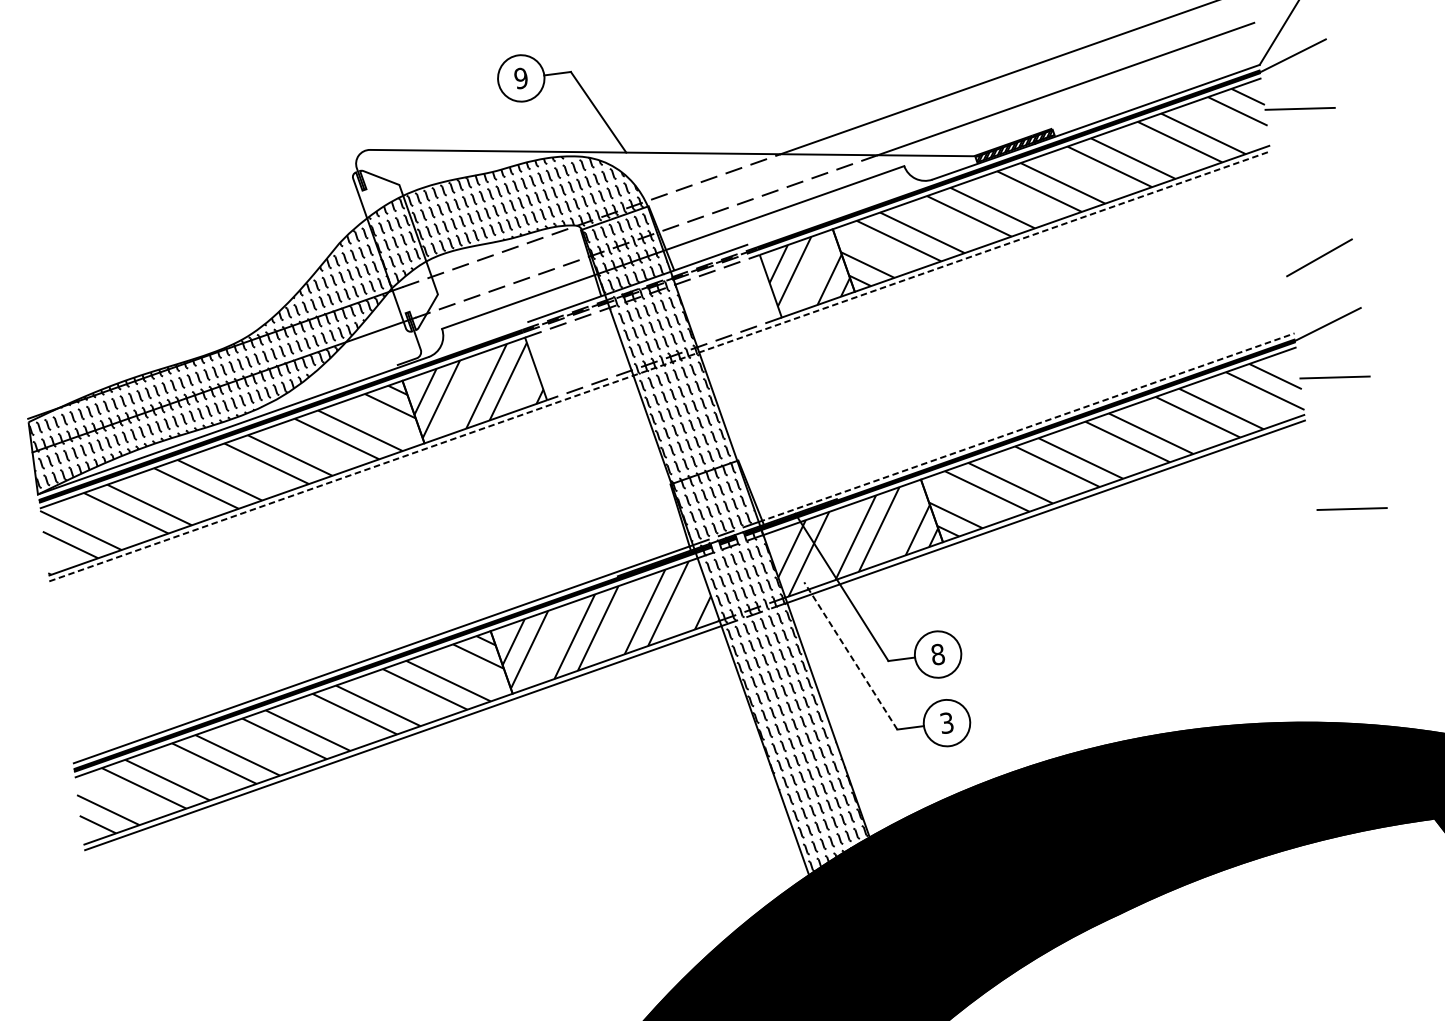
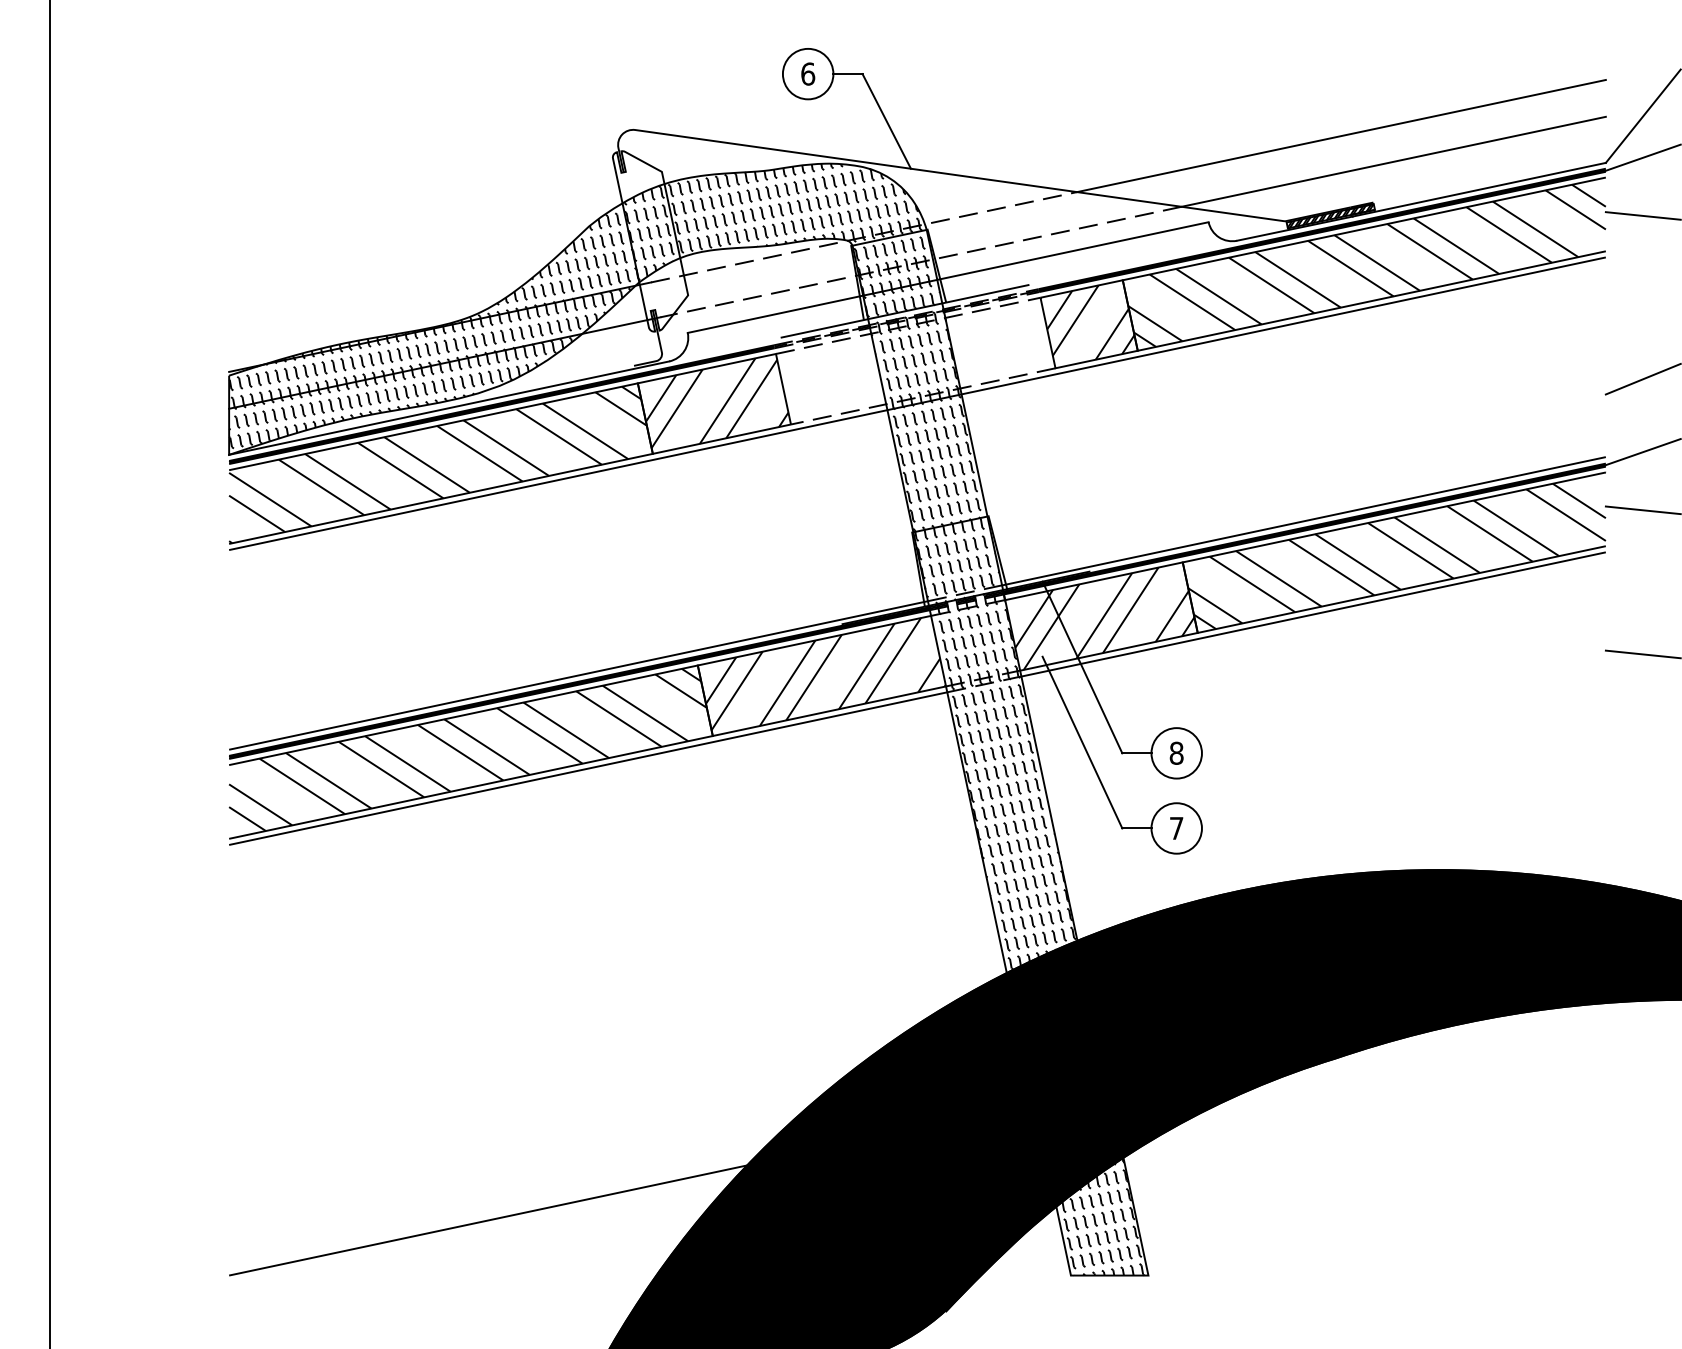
text: (521, 77) -> (808, 73), 9 -> 6
line: (660, 366) -> (917, 403), dashed -> solid
line: (1026, 427) -> (1303, 521), dashed -> solid
line: (850, 655) -> (1082, 742), dashed -> solid
text: (946, 723) -> (1176, 828), 3 -> 7

